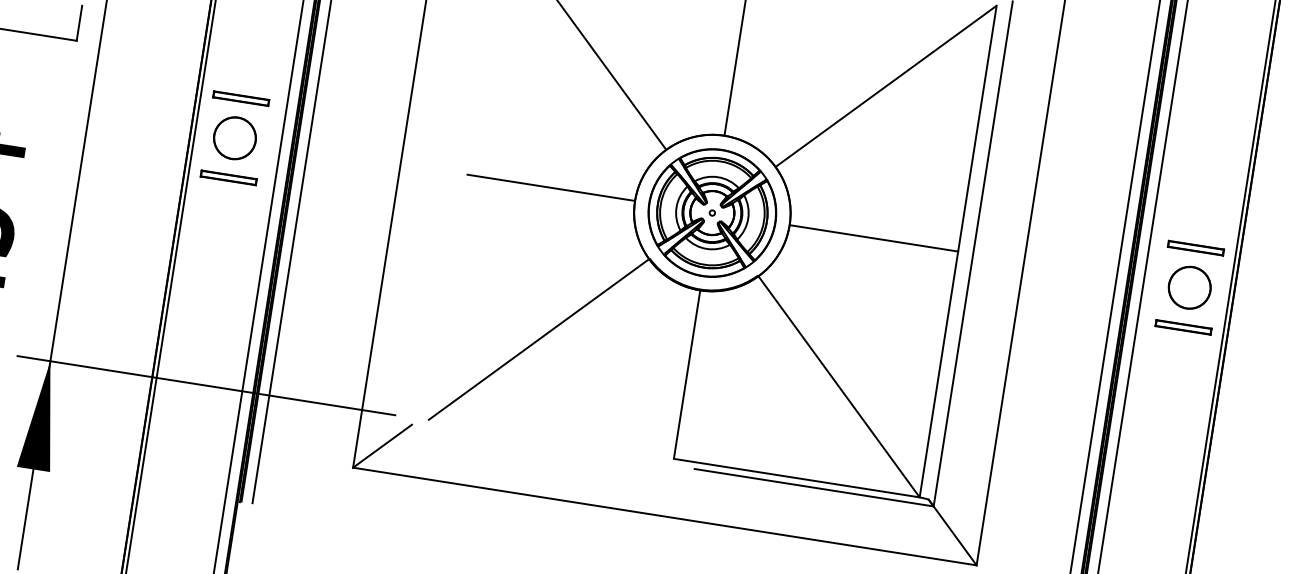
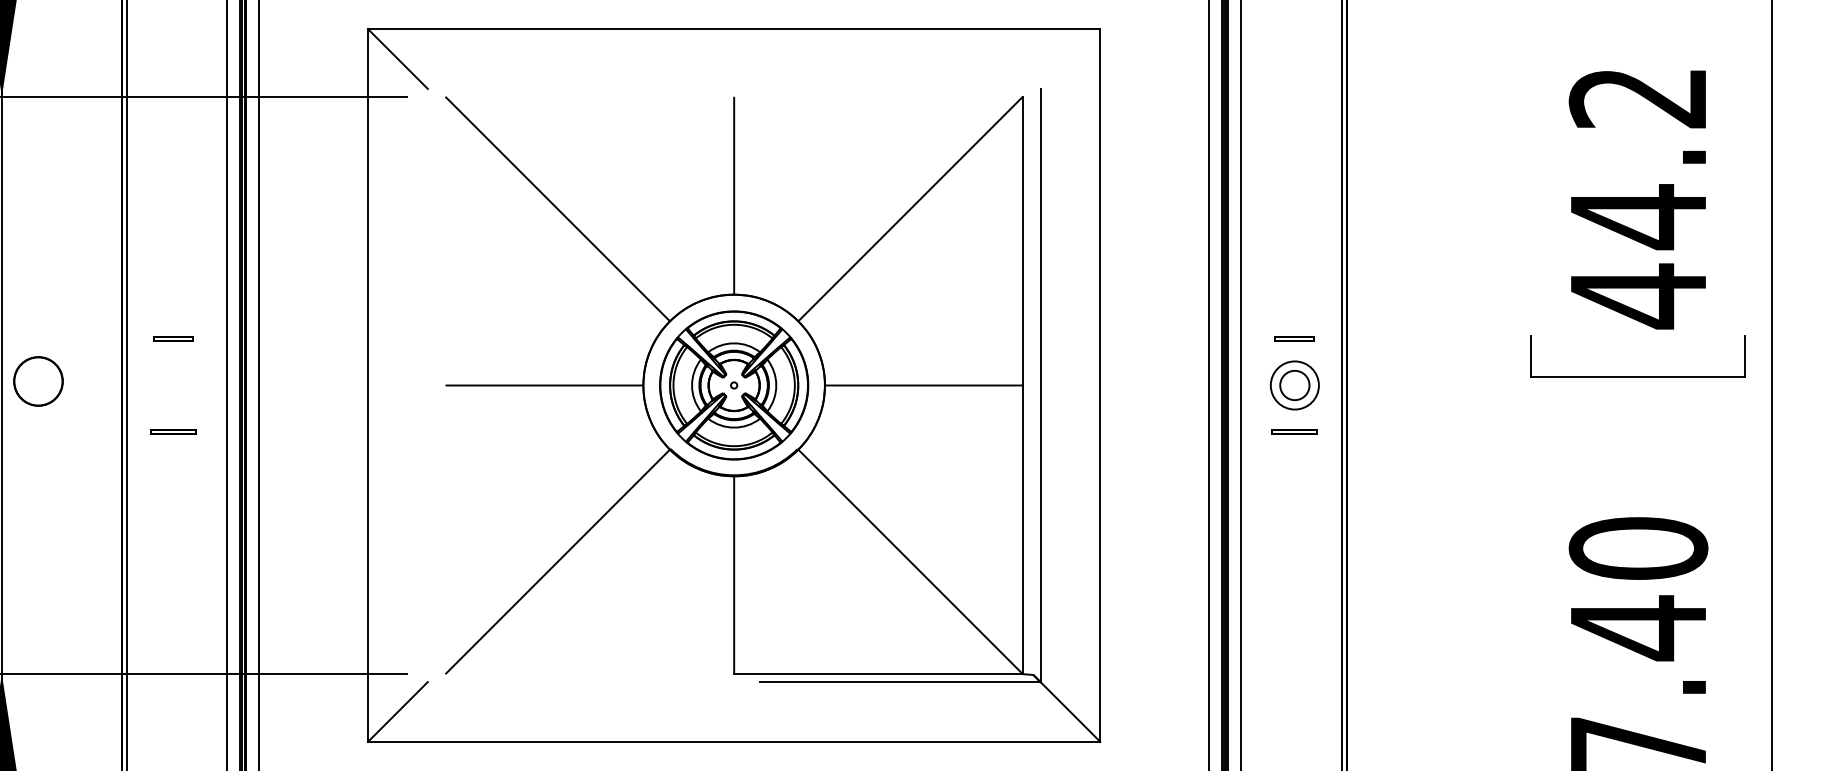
part: (241, 98) -> (173, 338), size x0.6
circle: (235, 138) -> (38, 381), moved
part: (228, 177) -> (173, 431), size x0.7
part: (1195, 247) -> (1294, 338), size x0.6
circle: (1189, 287) -> (1294, 385), size x0.6
part: (1183, 326) -> (1294, 431), size x0.7

